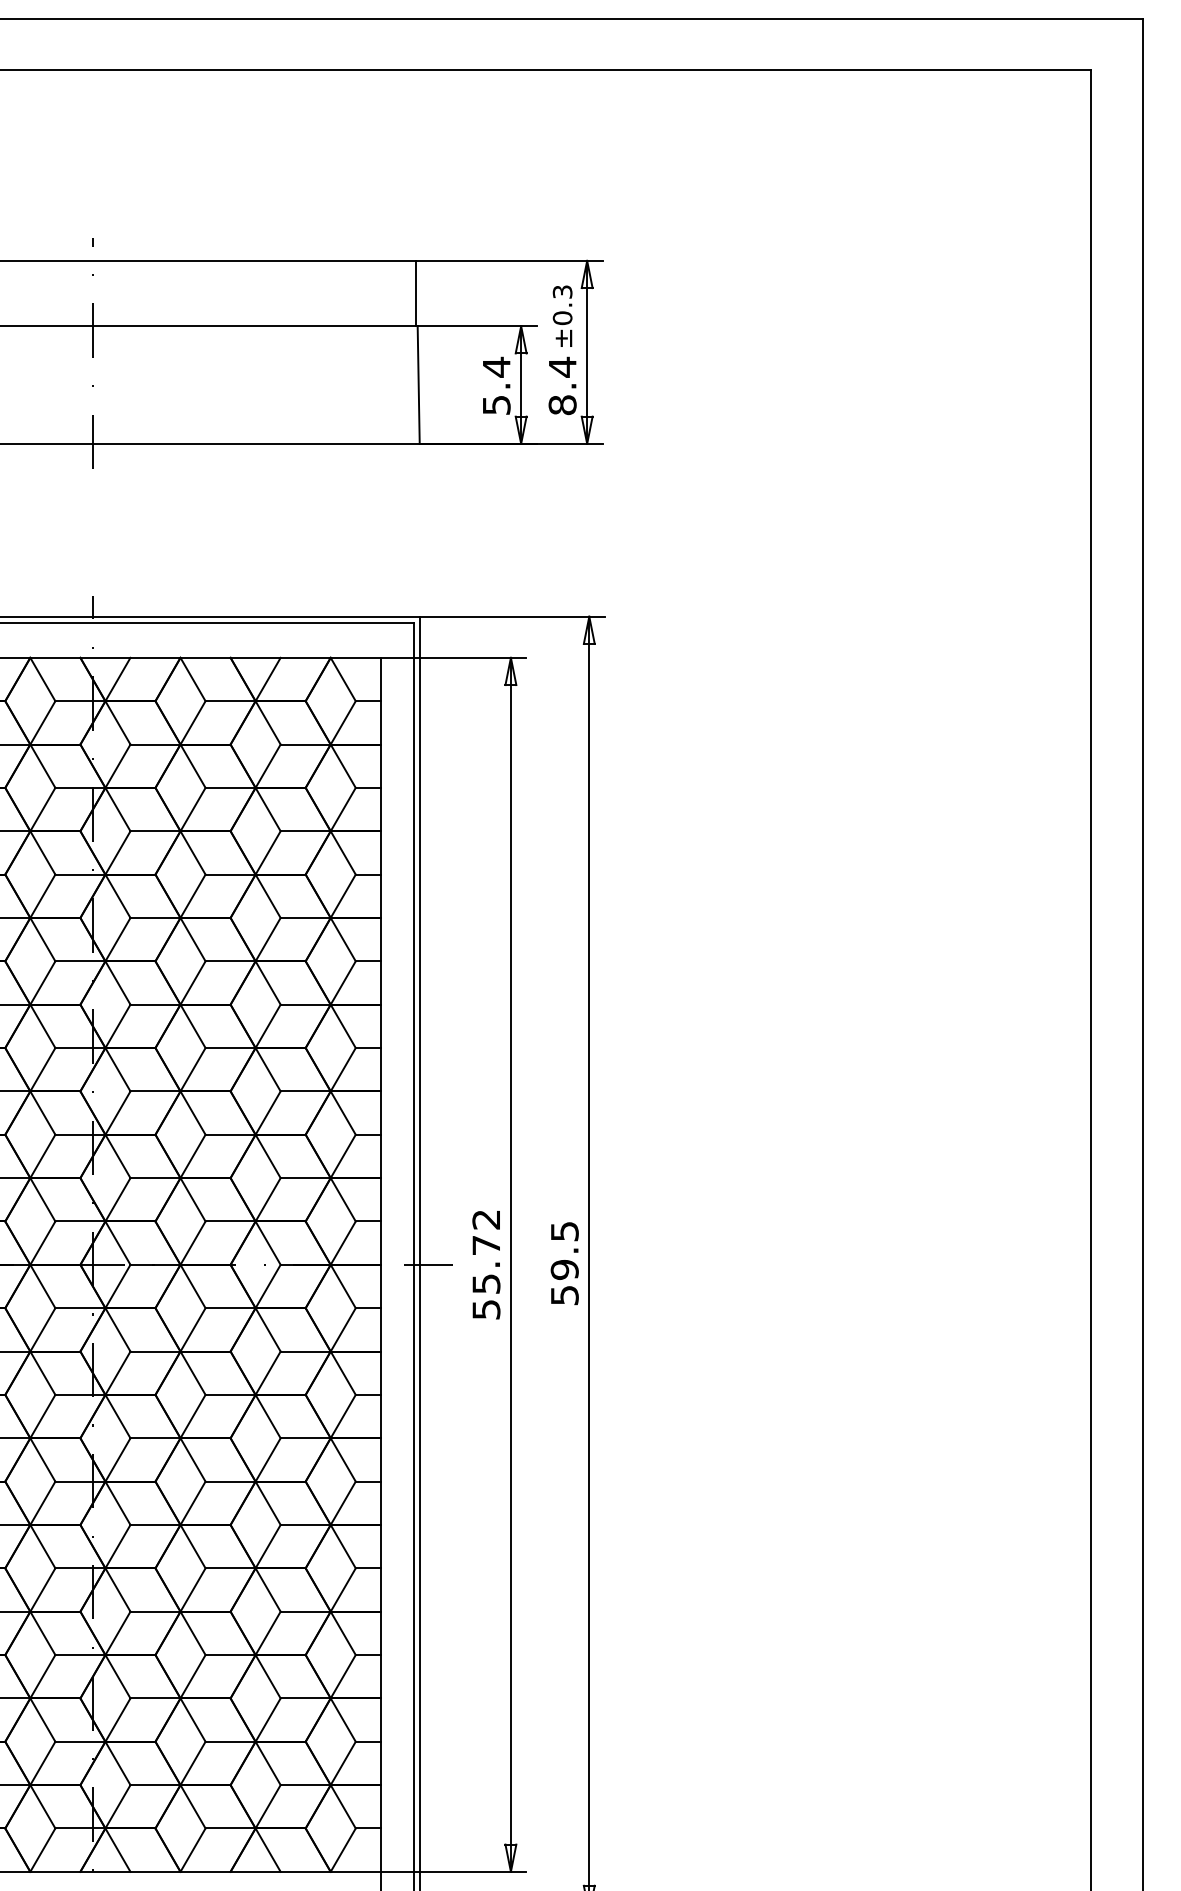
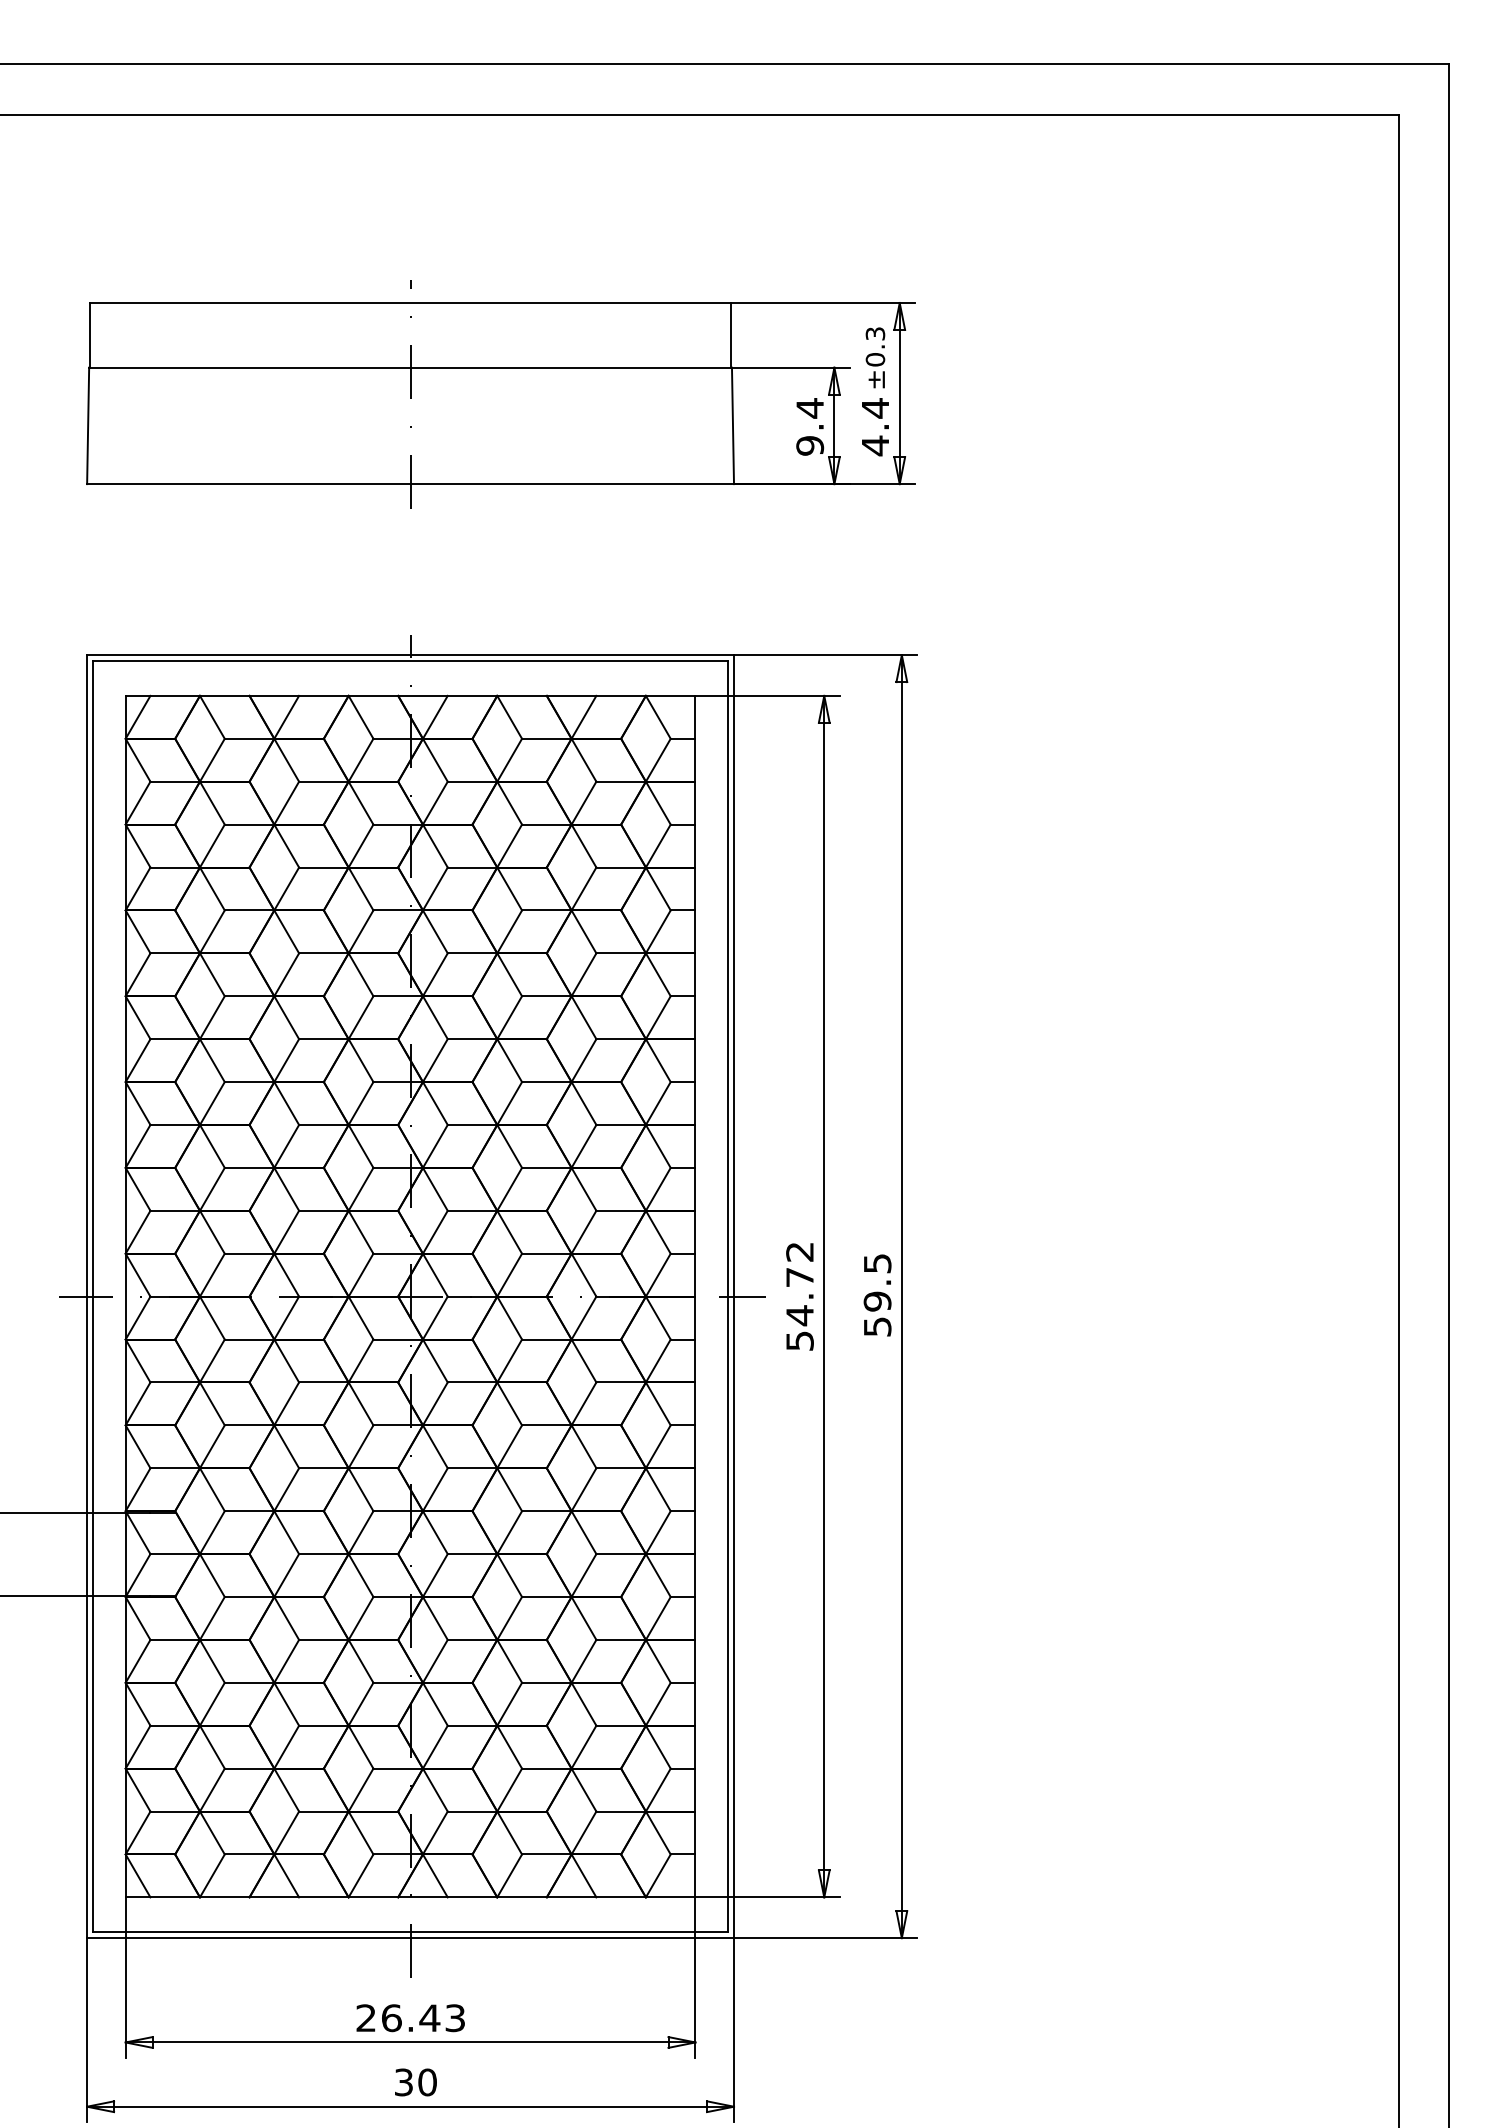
text: (495, 404) -> (809, 445), 5.4 -> 9.4
text: (562, 404) -> (875, 445), 8.4 -> 4.4
text: (485, 1283) -> (799, 1315), 55.72 -> 54.72

